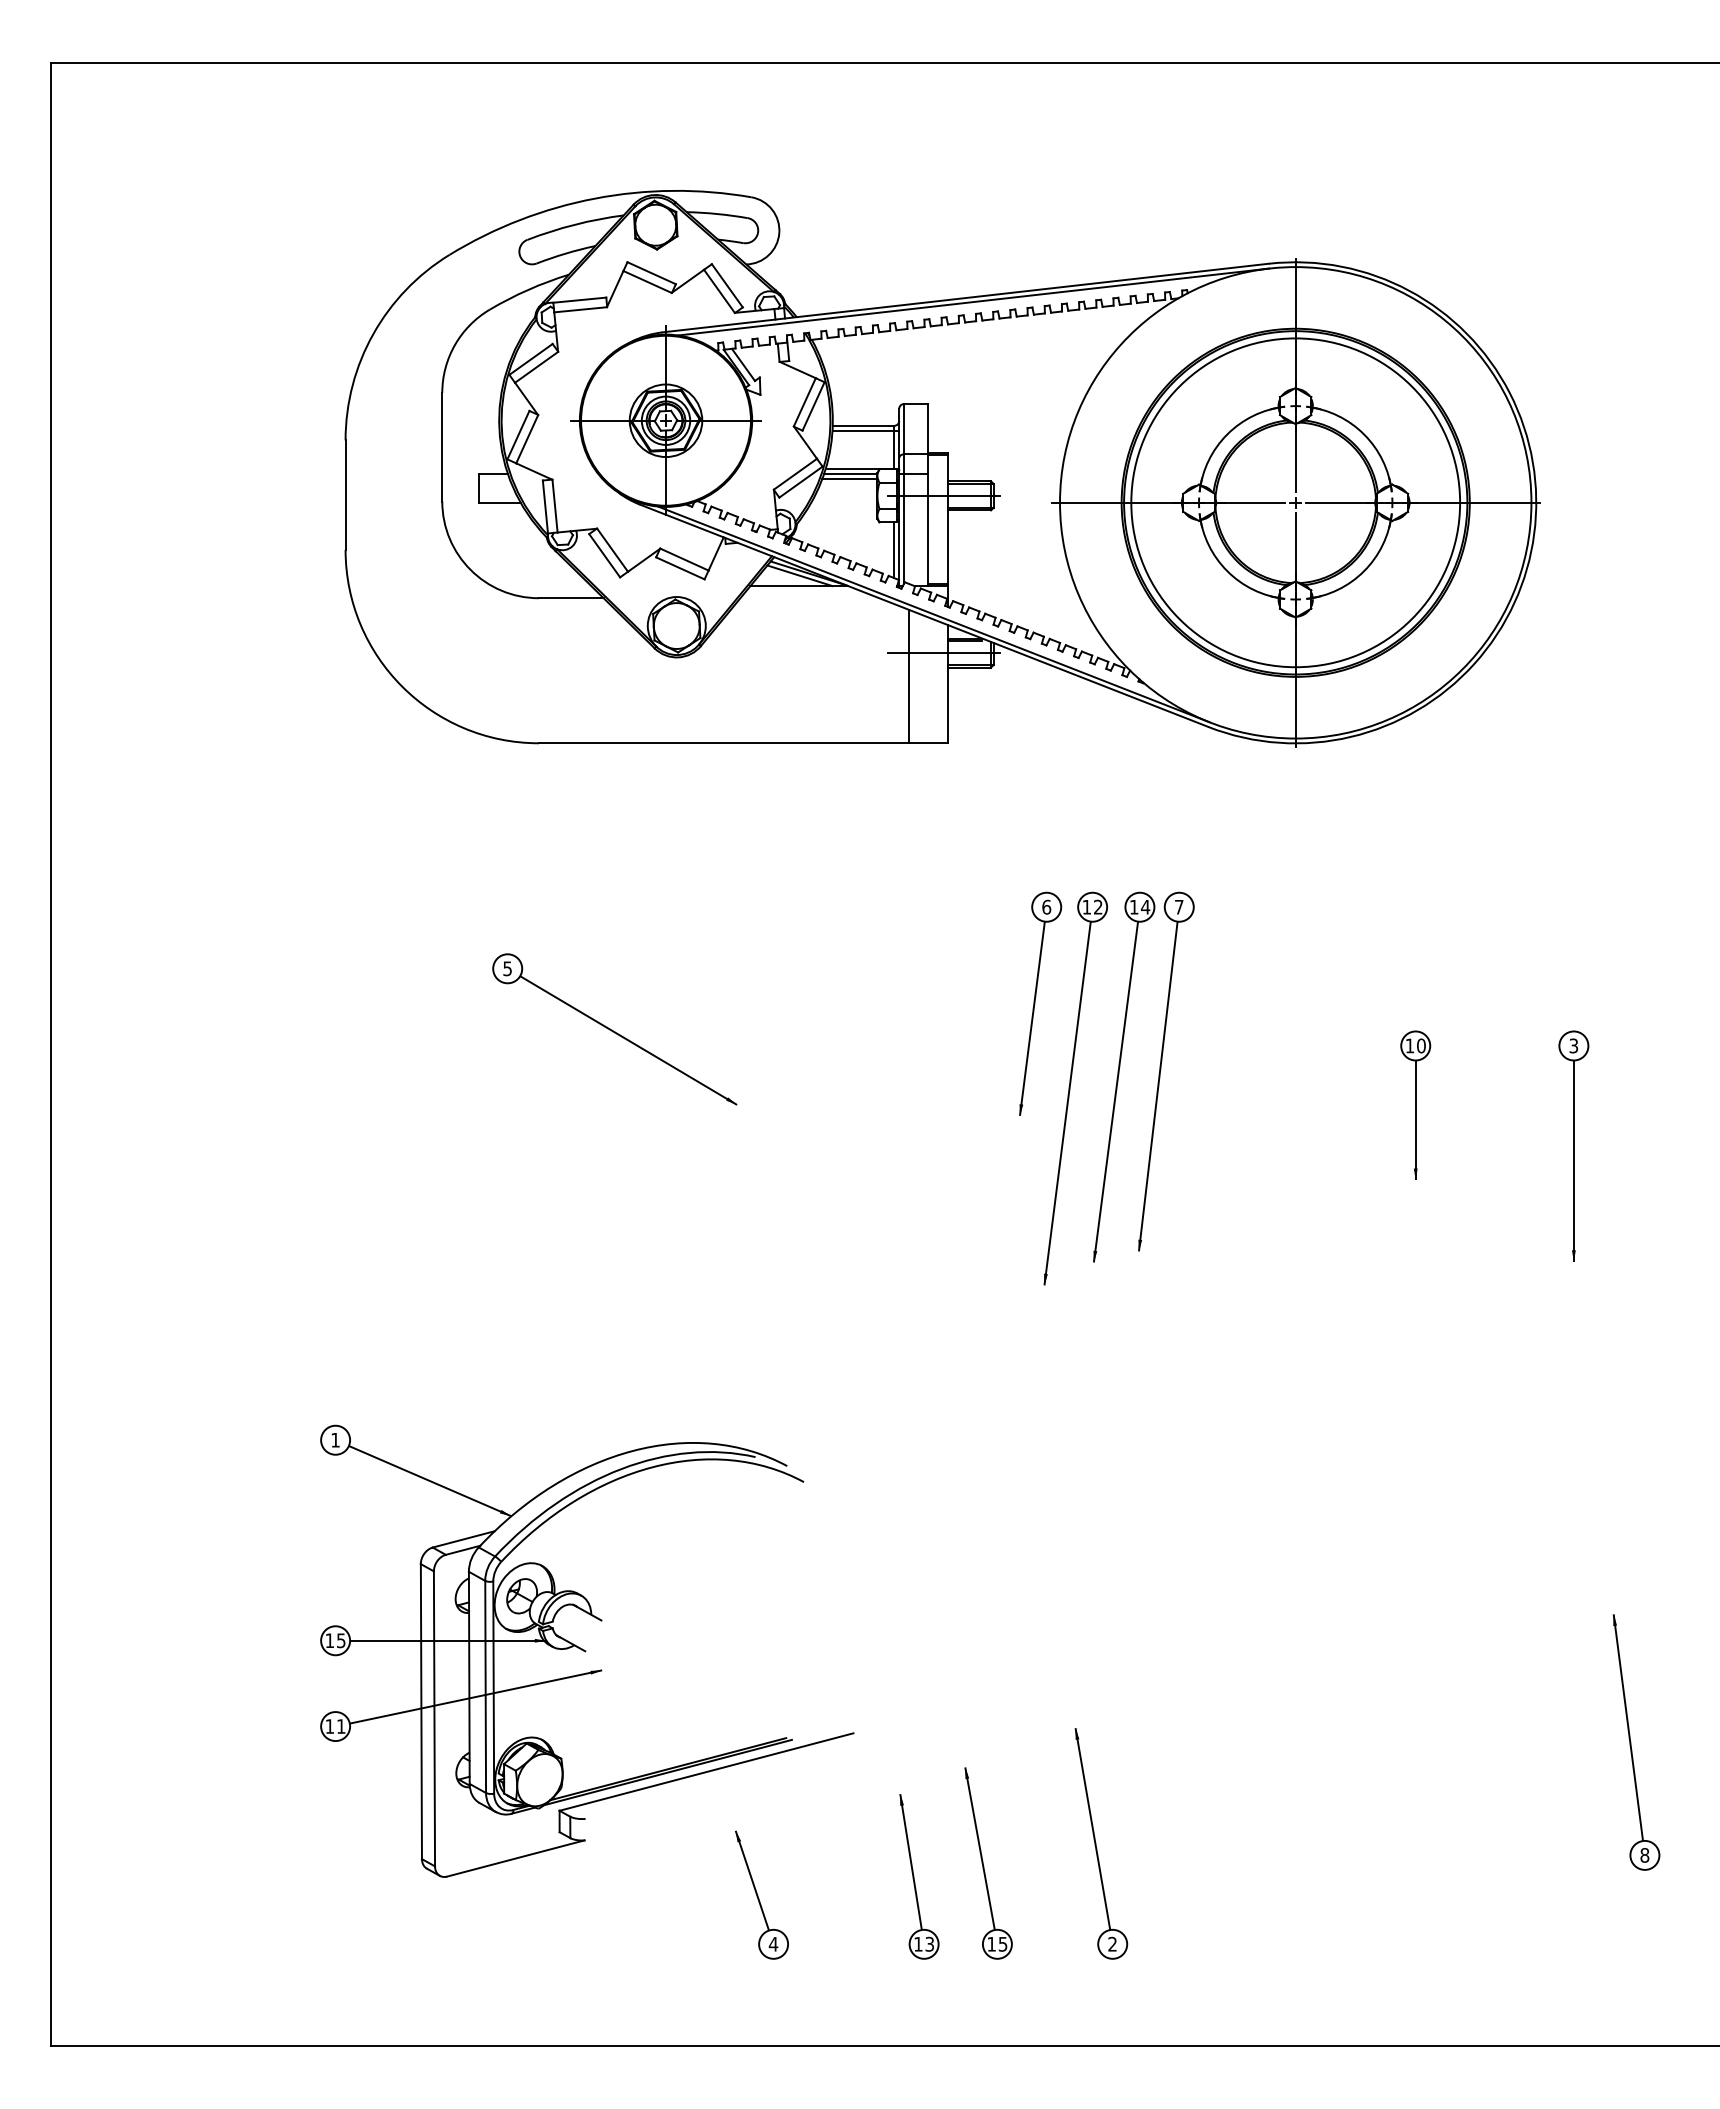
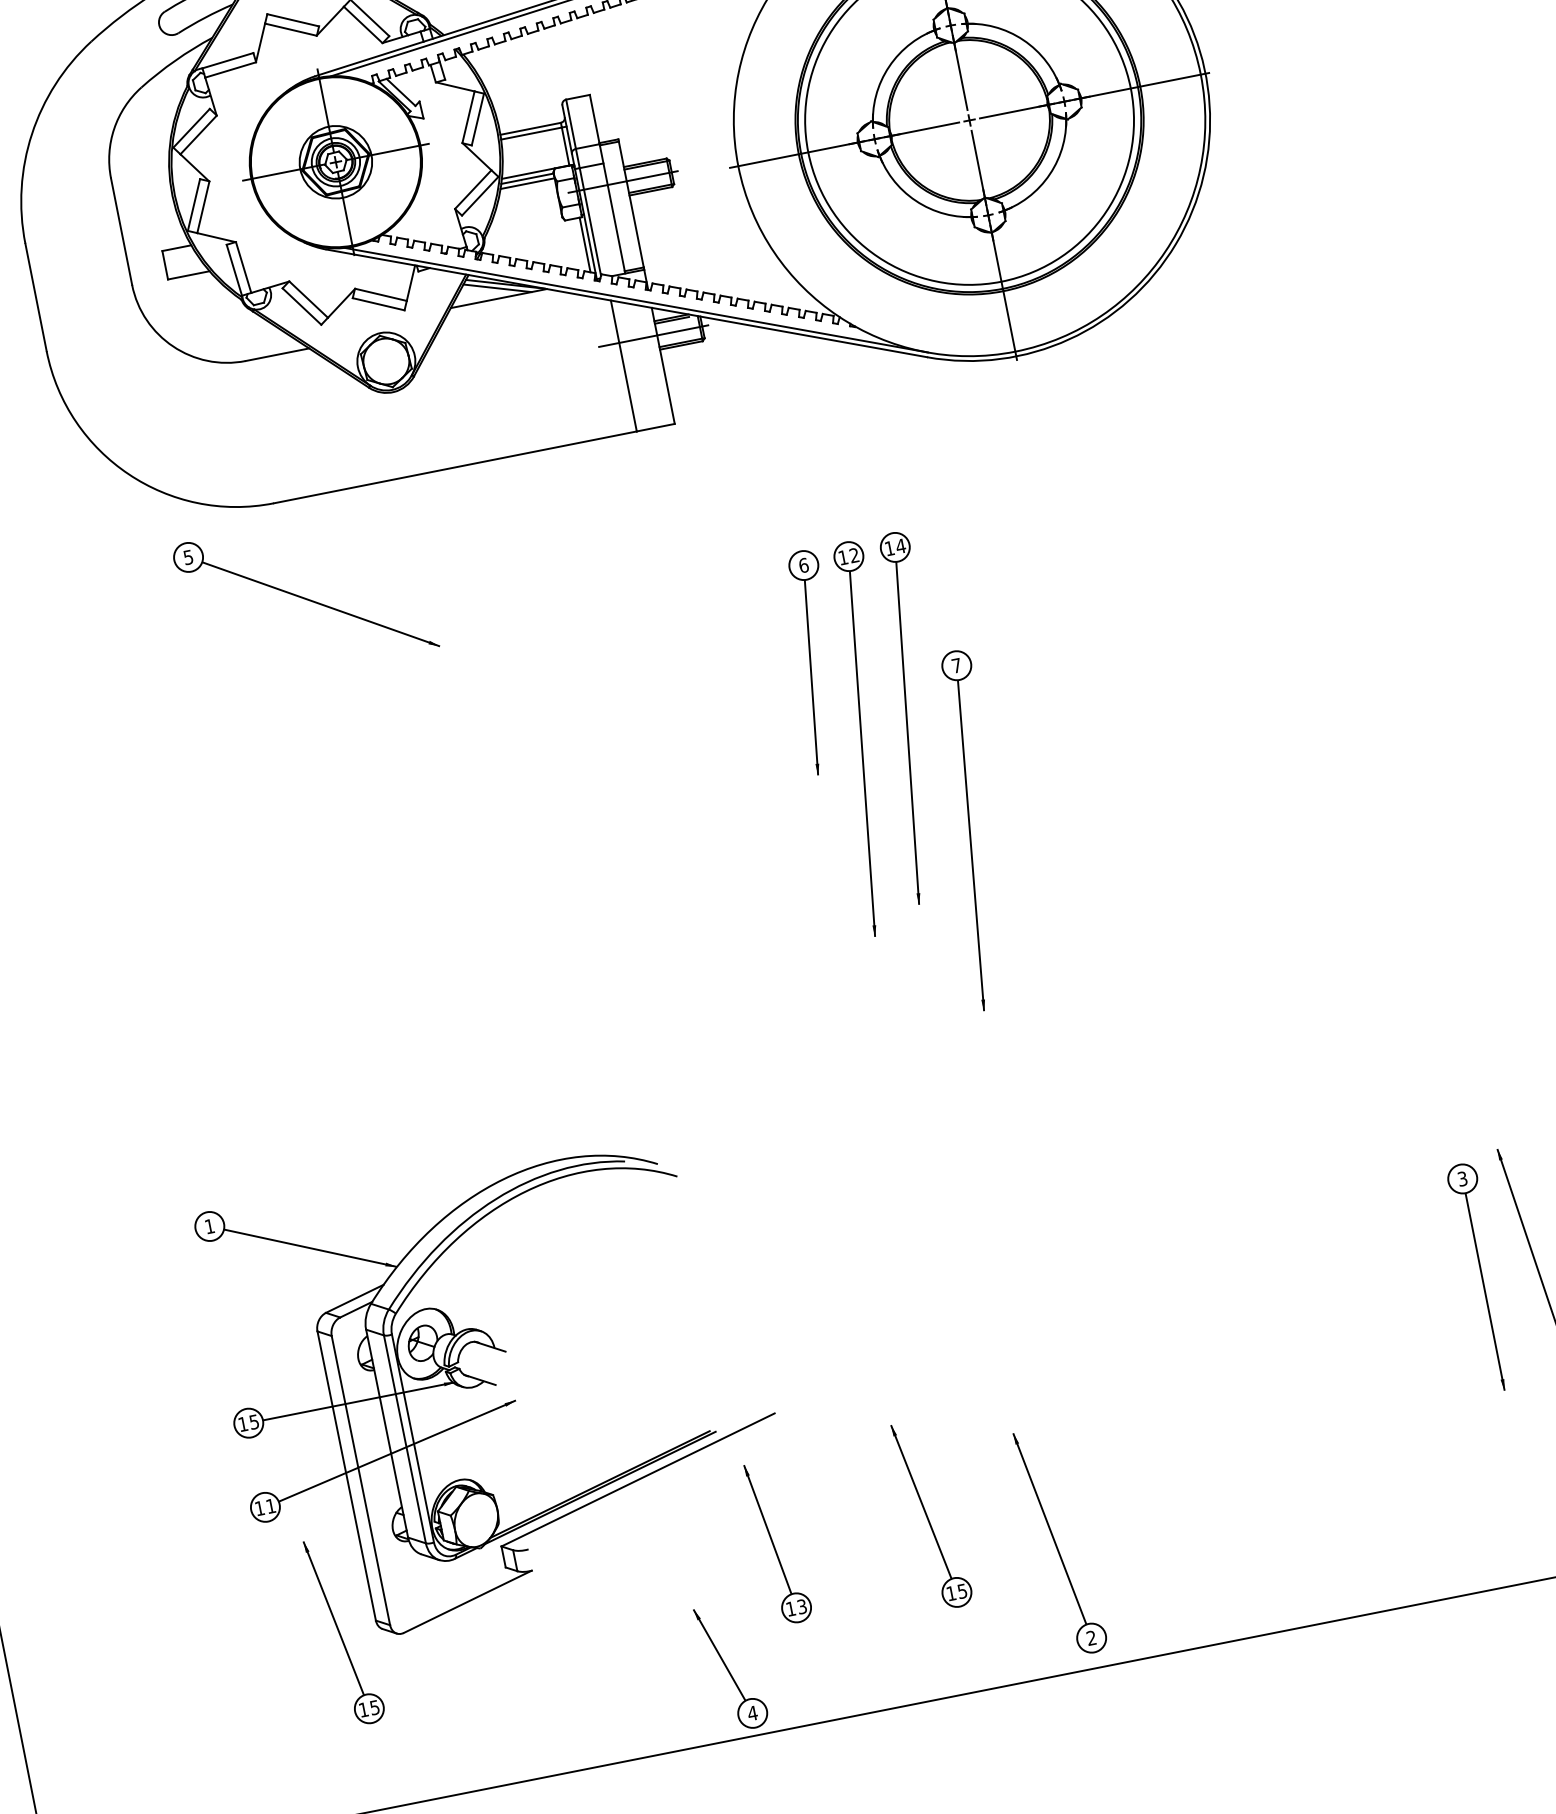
part: (614, 1029) -> (305, 596), moved
part: (1166, 1071) -> (976, 829), moved
part: (1415, 1104) -> (1203, 687), removed
part: (1573, 1145) -> (1481, 1276), moved
part: (1101, 1843) -> (1061, 1541), moved
part: (389, 1863) -> (344, 1631), added
part: (919, 1876) -> (778, 1542), moved
part: (761, 1894) -> (731, 1666), moved

